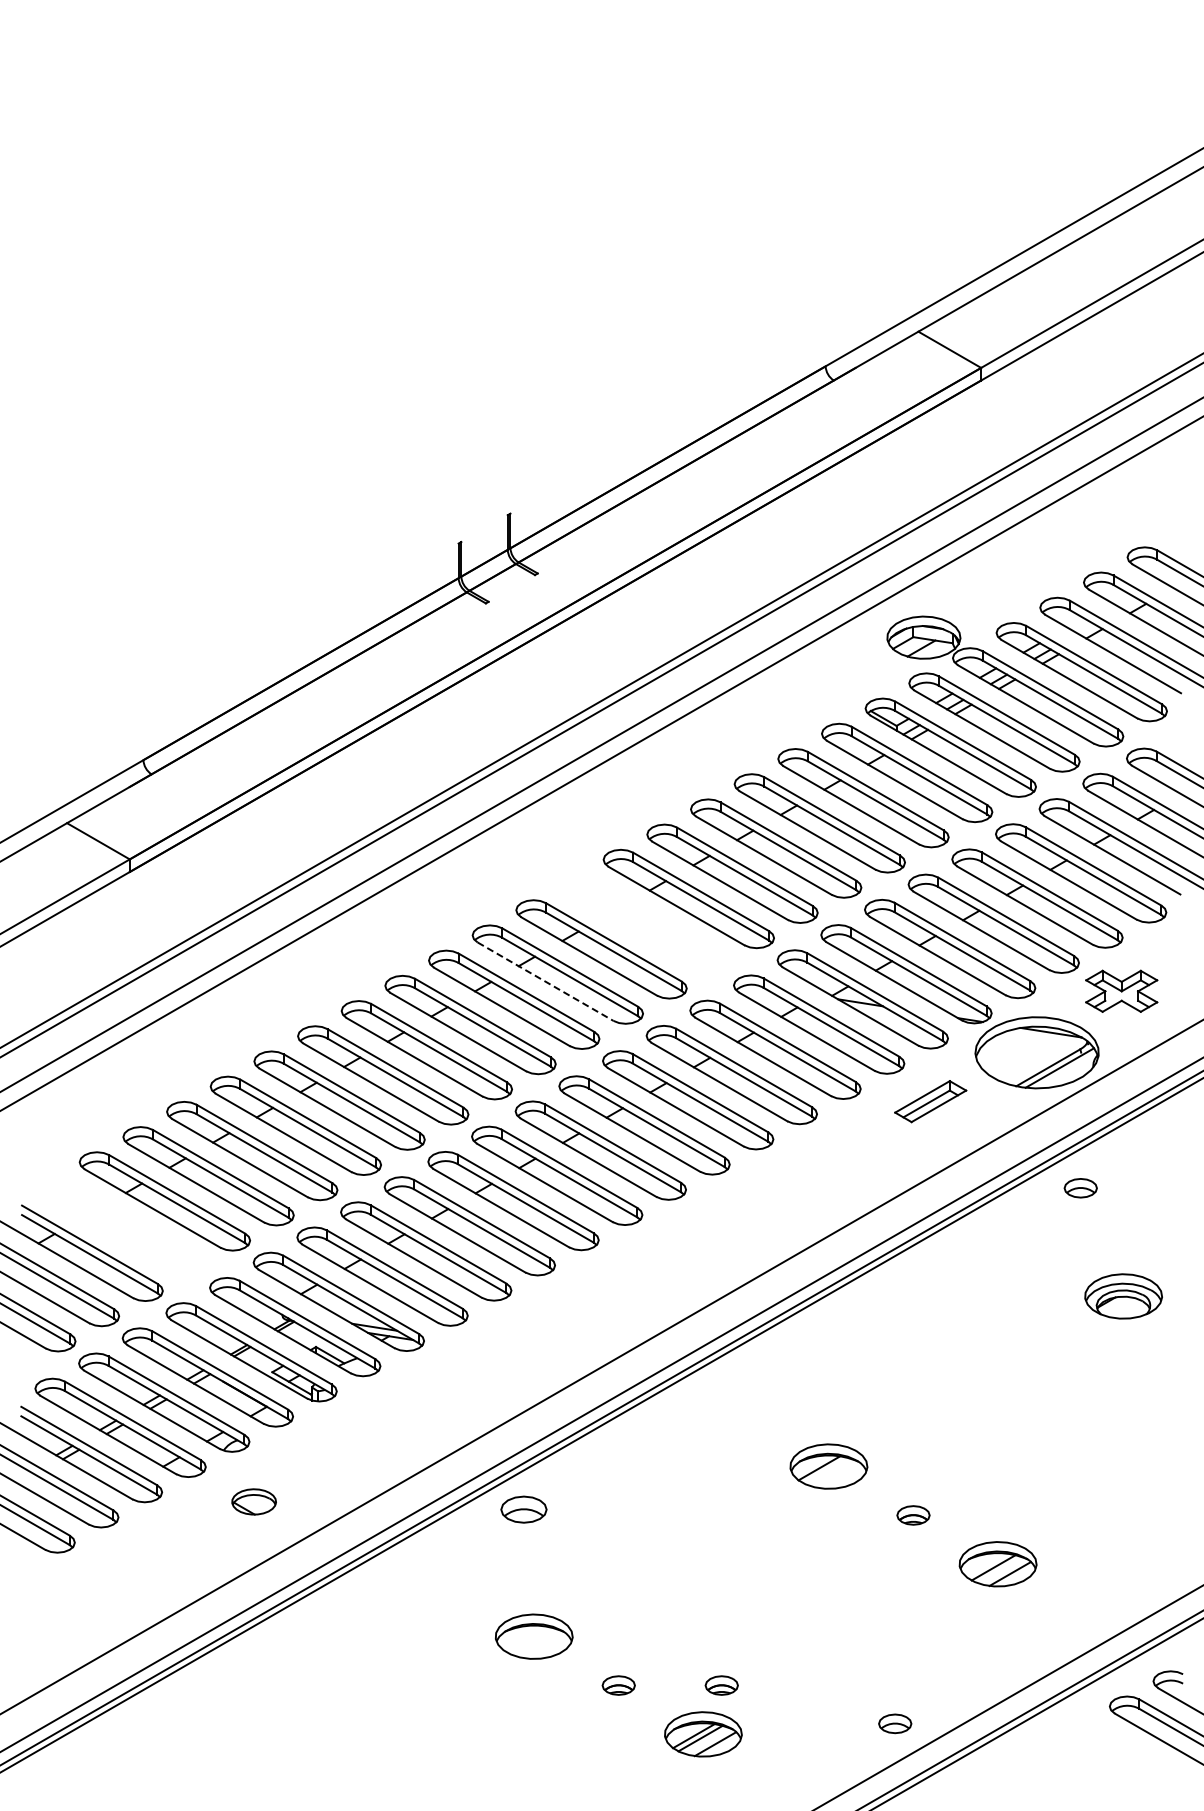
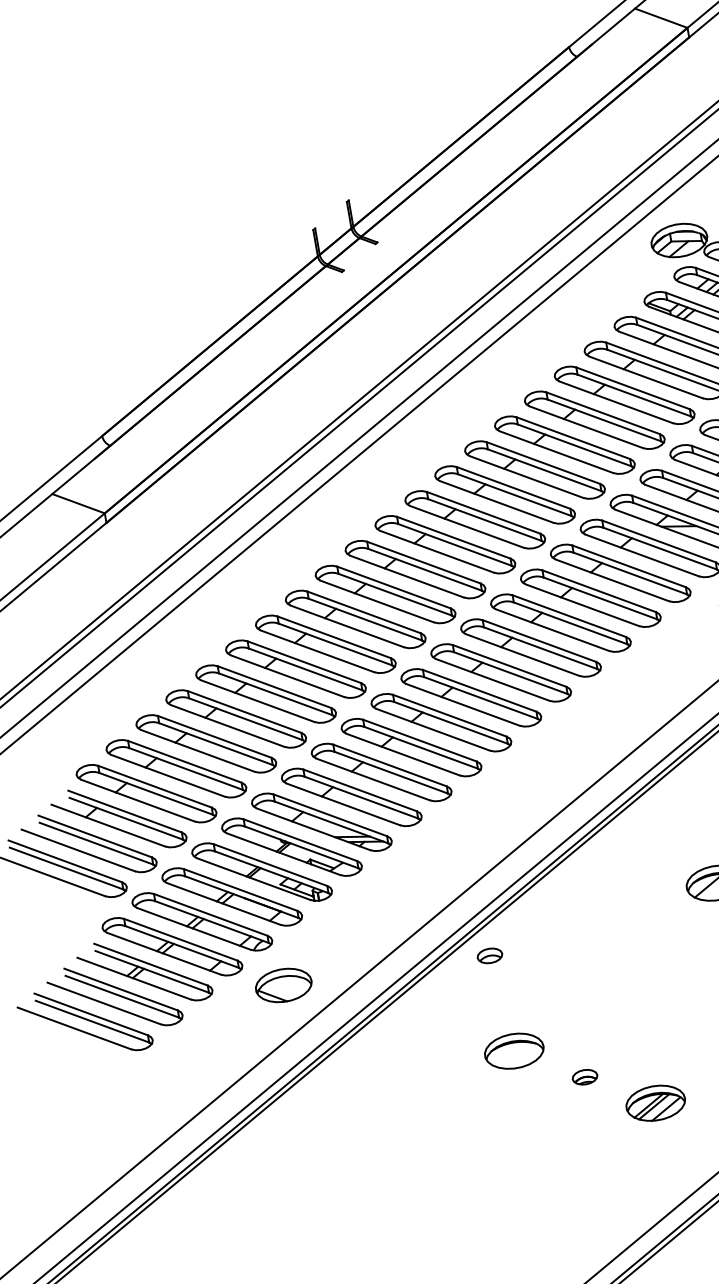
part: (645, 924) -> (505, 495), added
line: (546, 981) -> (437, 551), dashed -> solid
part: (121, 1226) -> (146, 793), added
part: (253, 1501) -> (283, 985), size x1.67
part: (524, 1509) -> (490, 955), size x0.71
part: (721, 1685) -> (663, 1063), removed

